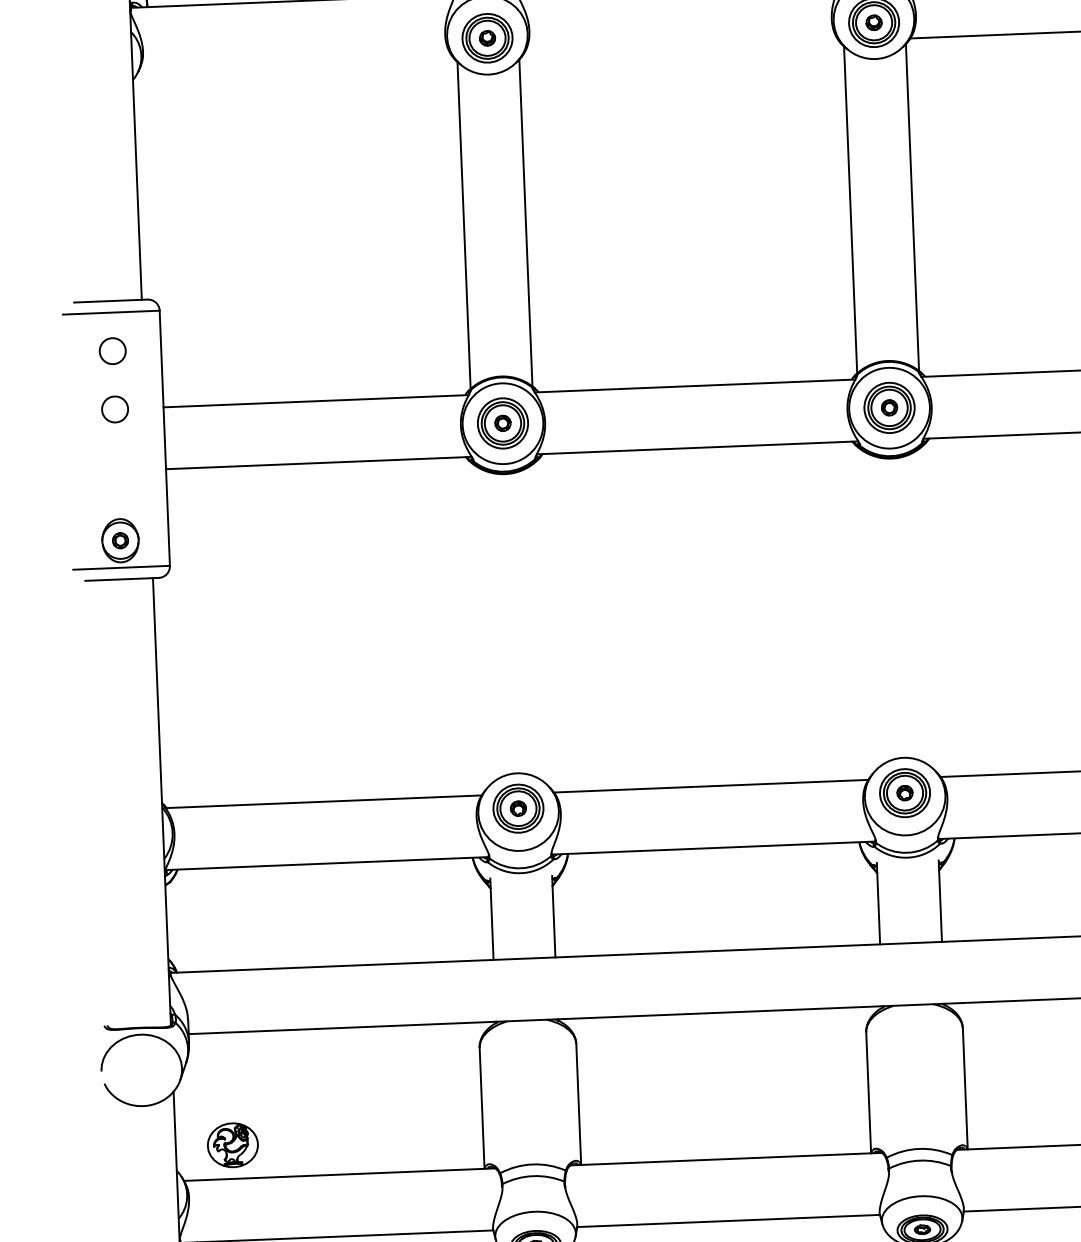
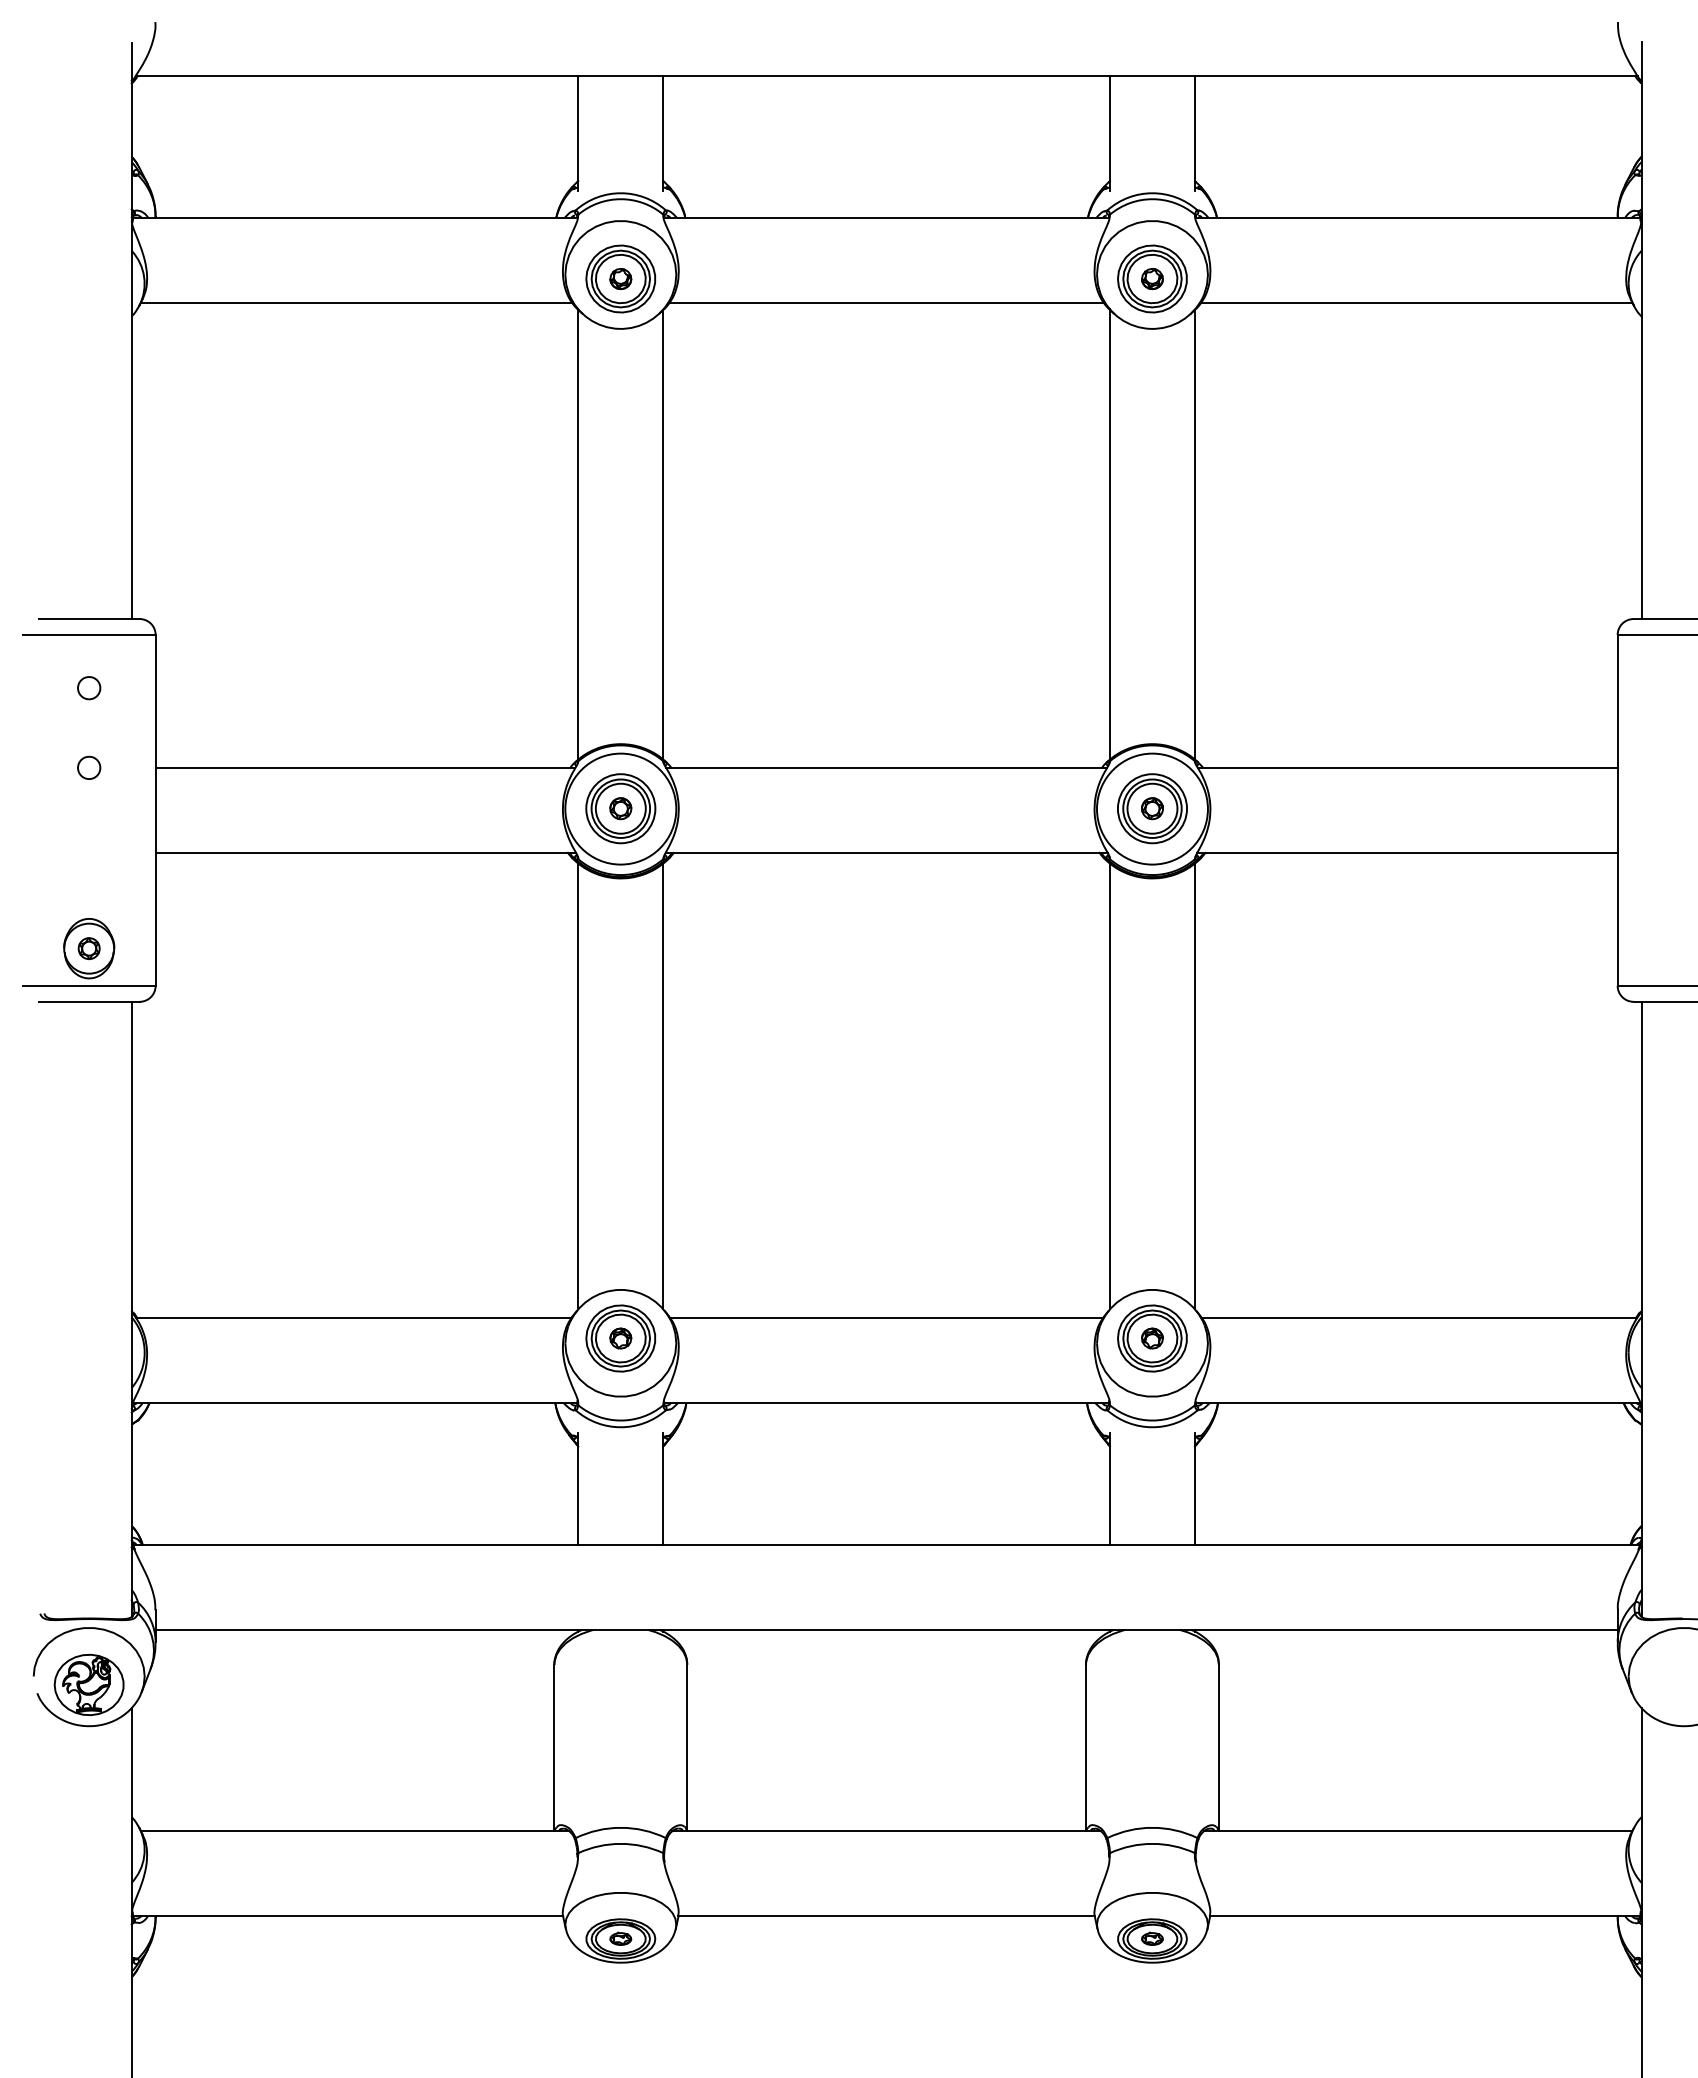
line: (681, 47) -> (886, 302), added
line: (296, 63) -> (356, 302), added
part: (113, 351) -> (89, 688), size x0.62
part: (115, 408) -> (89, 767), size x0.62
line: (928, 608) -> (1195, 1086), added
line: (866, 611) -> (1109, 1086), added
line: (542, 624) -> (663, 1086), added
line: (480, 626) -> (578, 1086), added
part: (232, 1144) -> (88, 1684), moved

